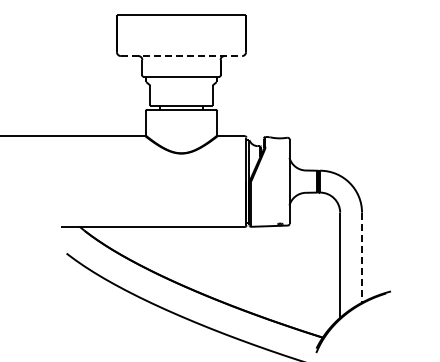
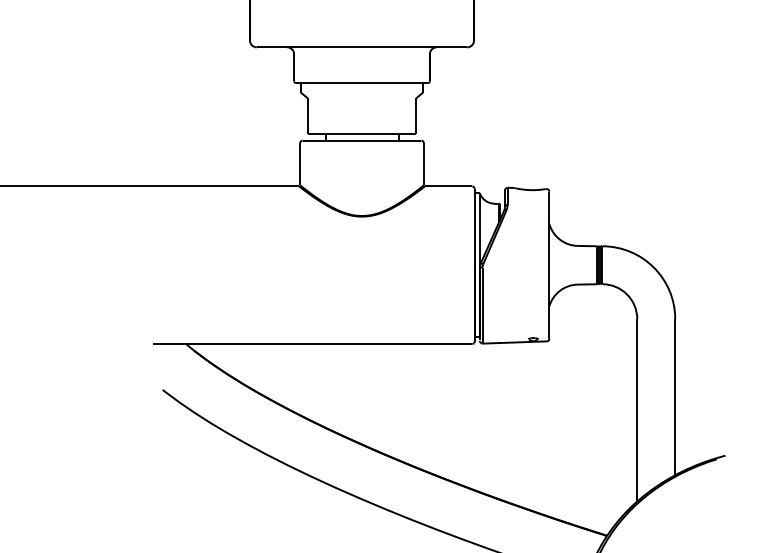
line: (181, 56) -> (362, 48), dashed -> solid
line: (362, 257) -> (676, 396), dashed -> solid

